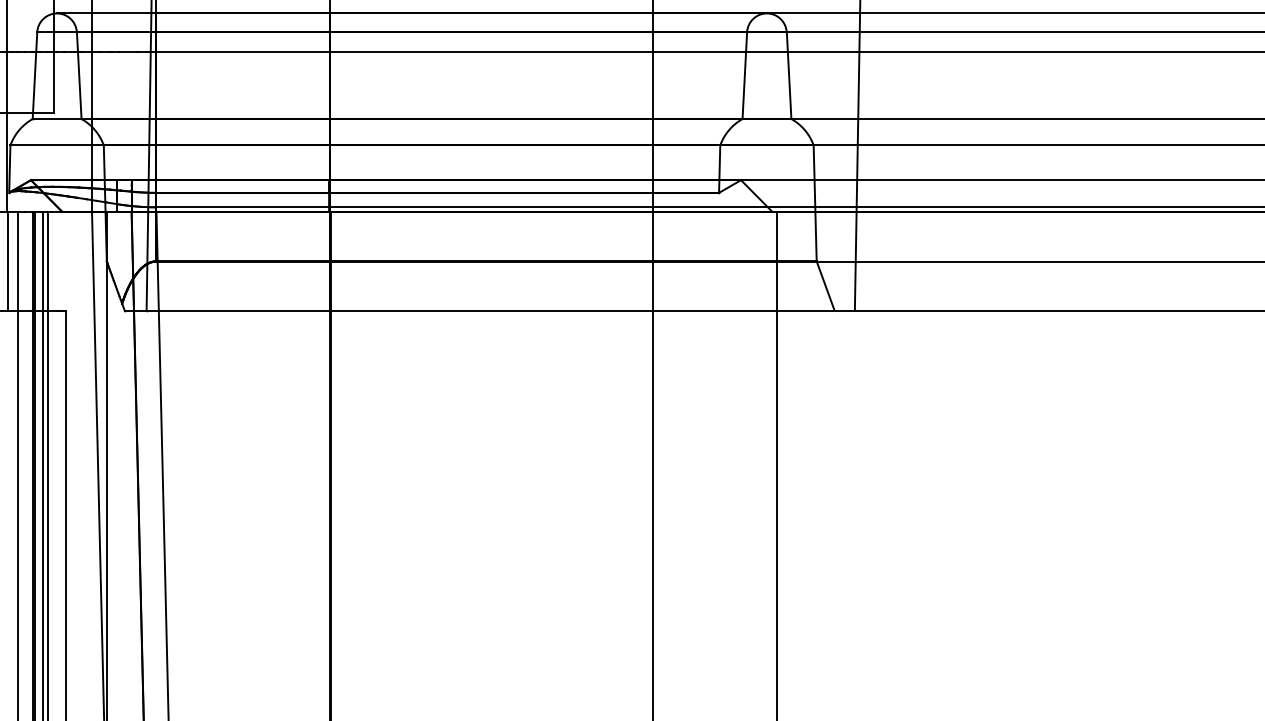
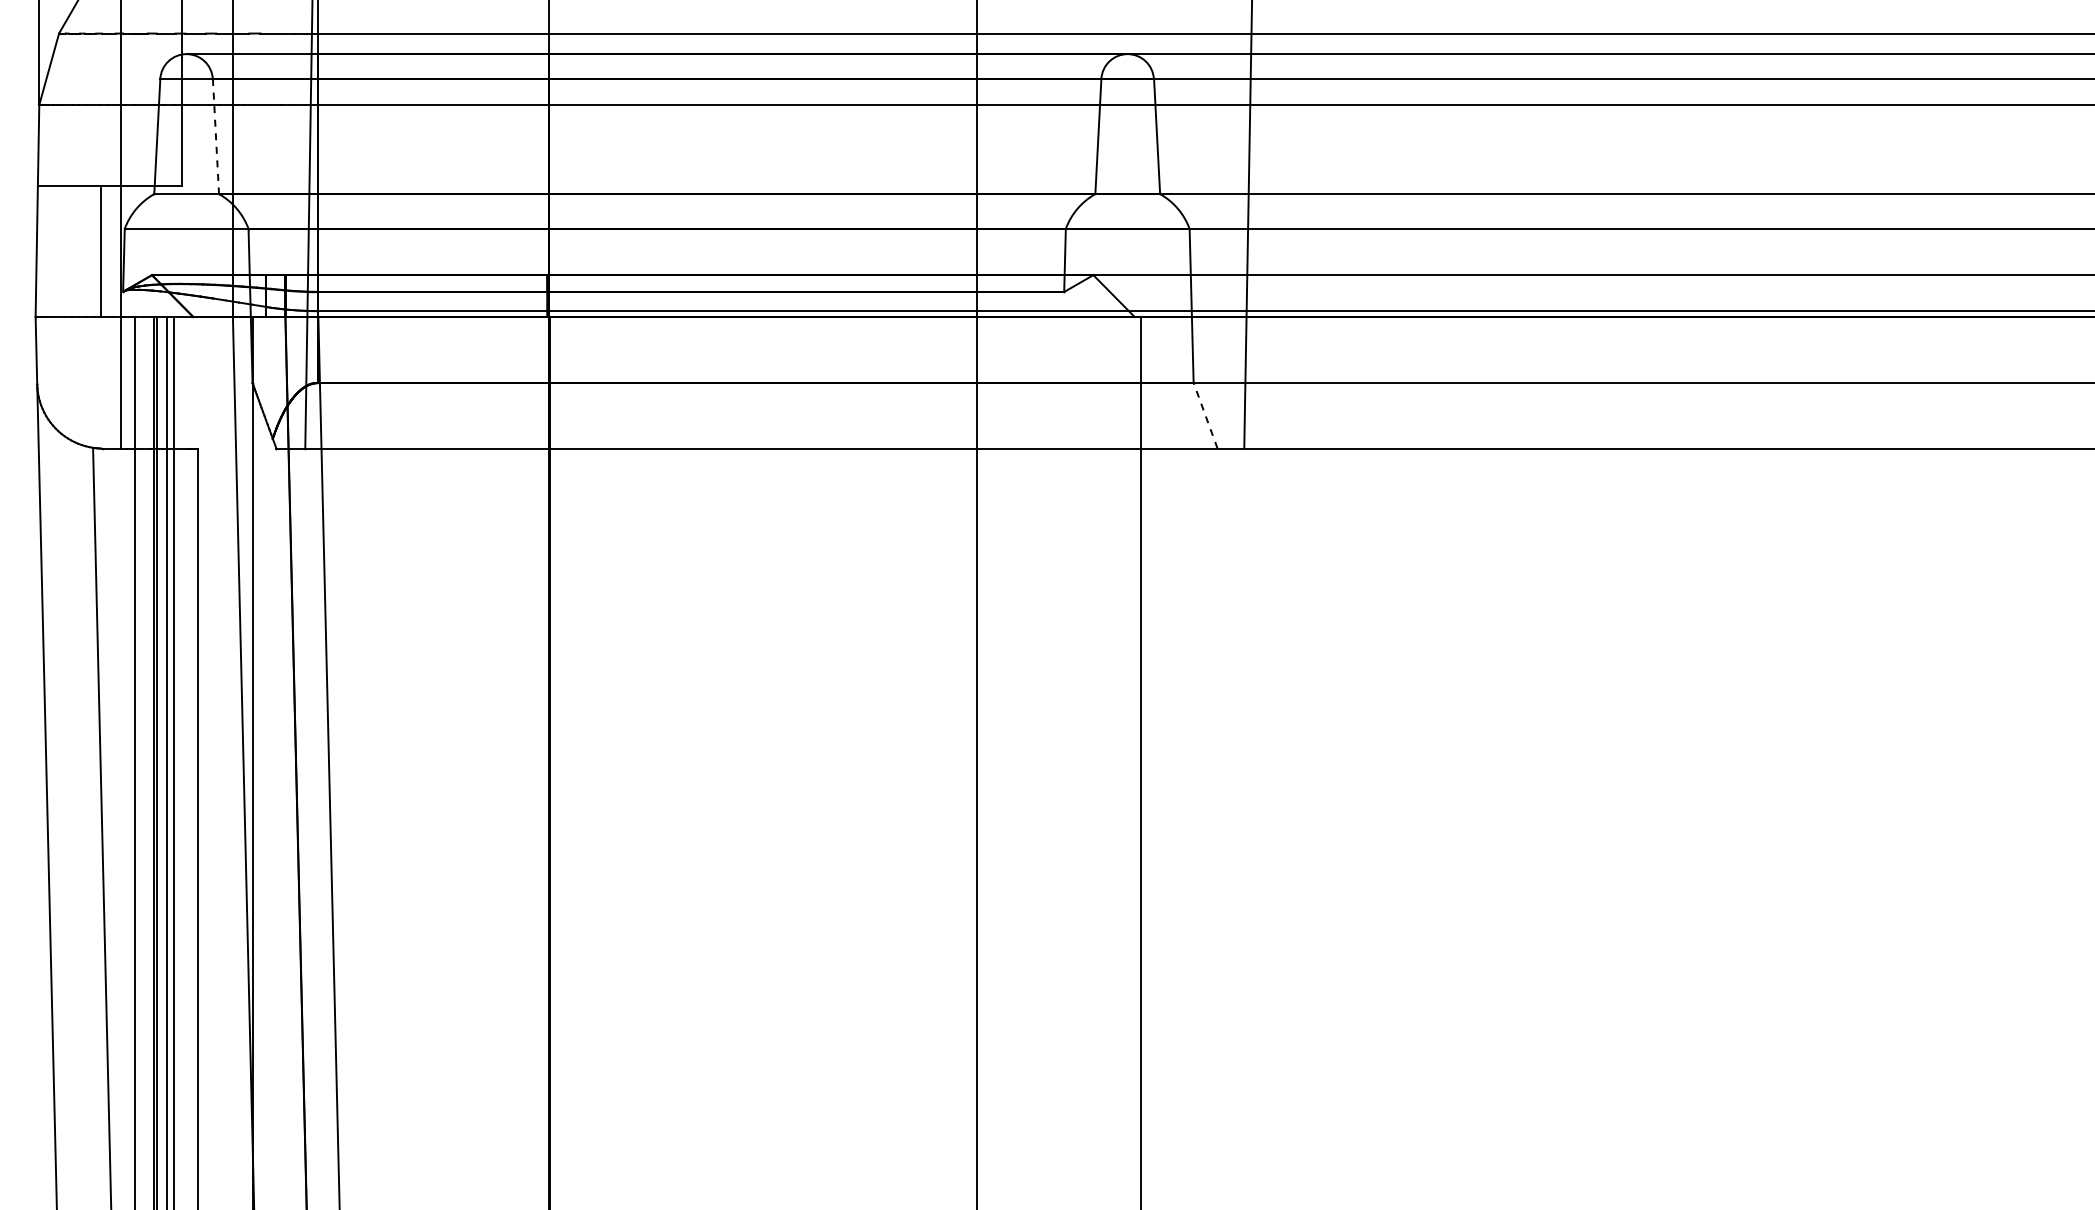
line: (78, 75) -> (215, 136), solid -> dashed
line: (825, 286) -> (1205, 415), solid -> dashed

